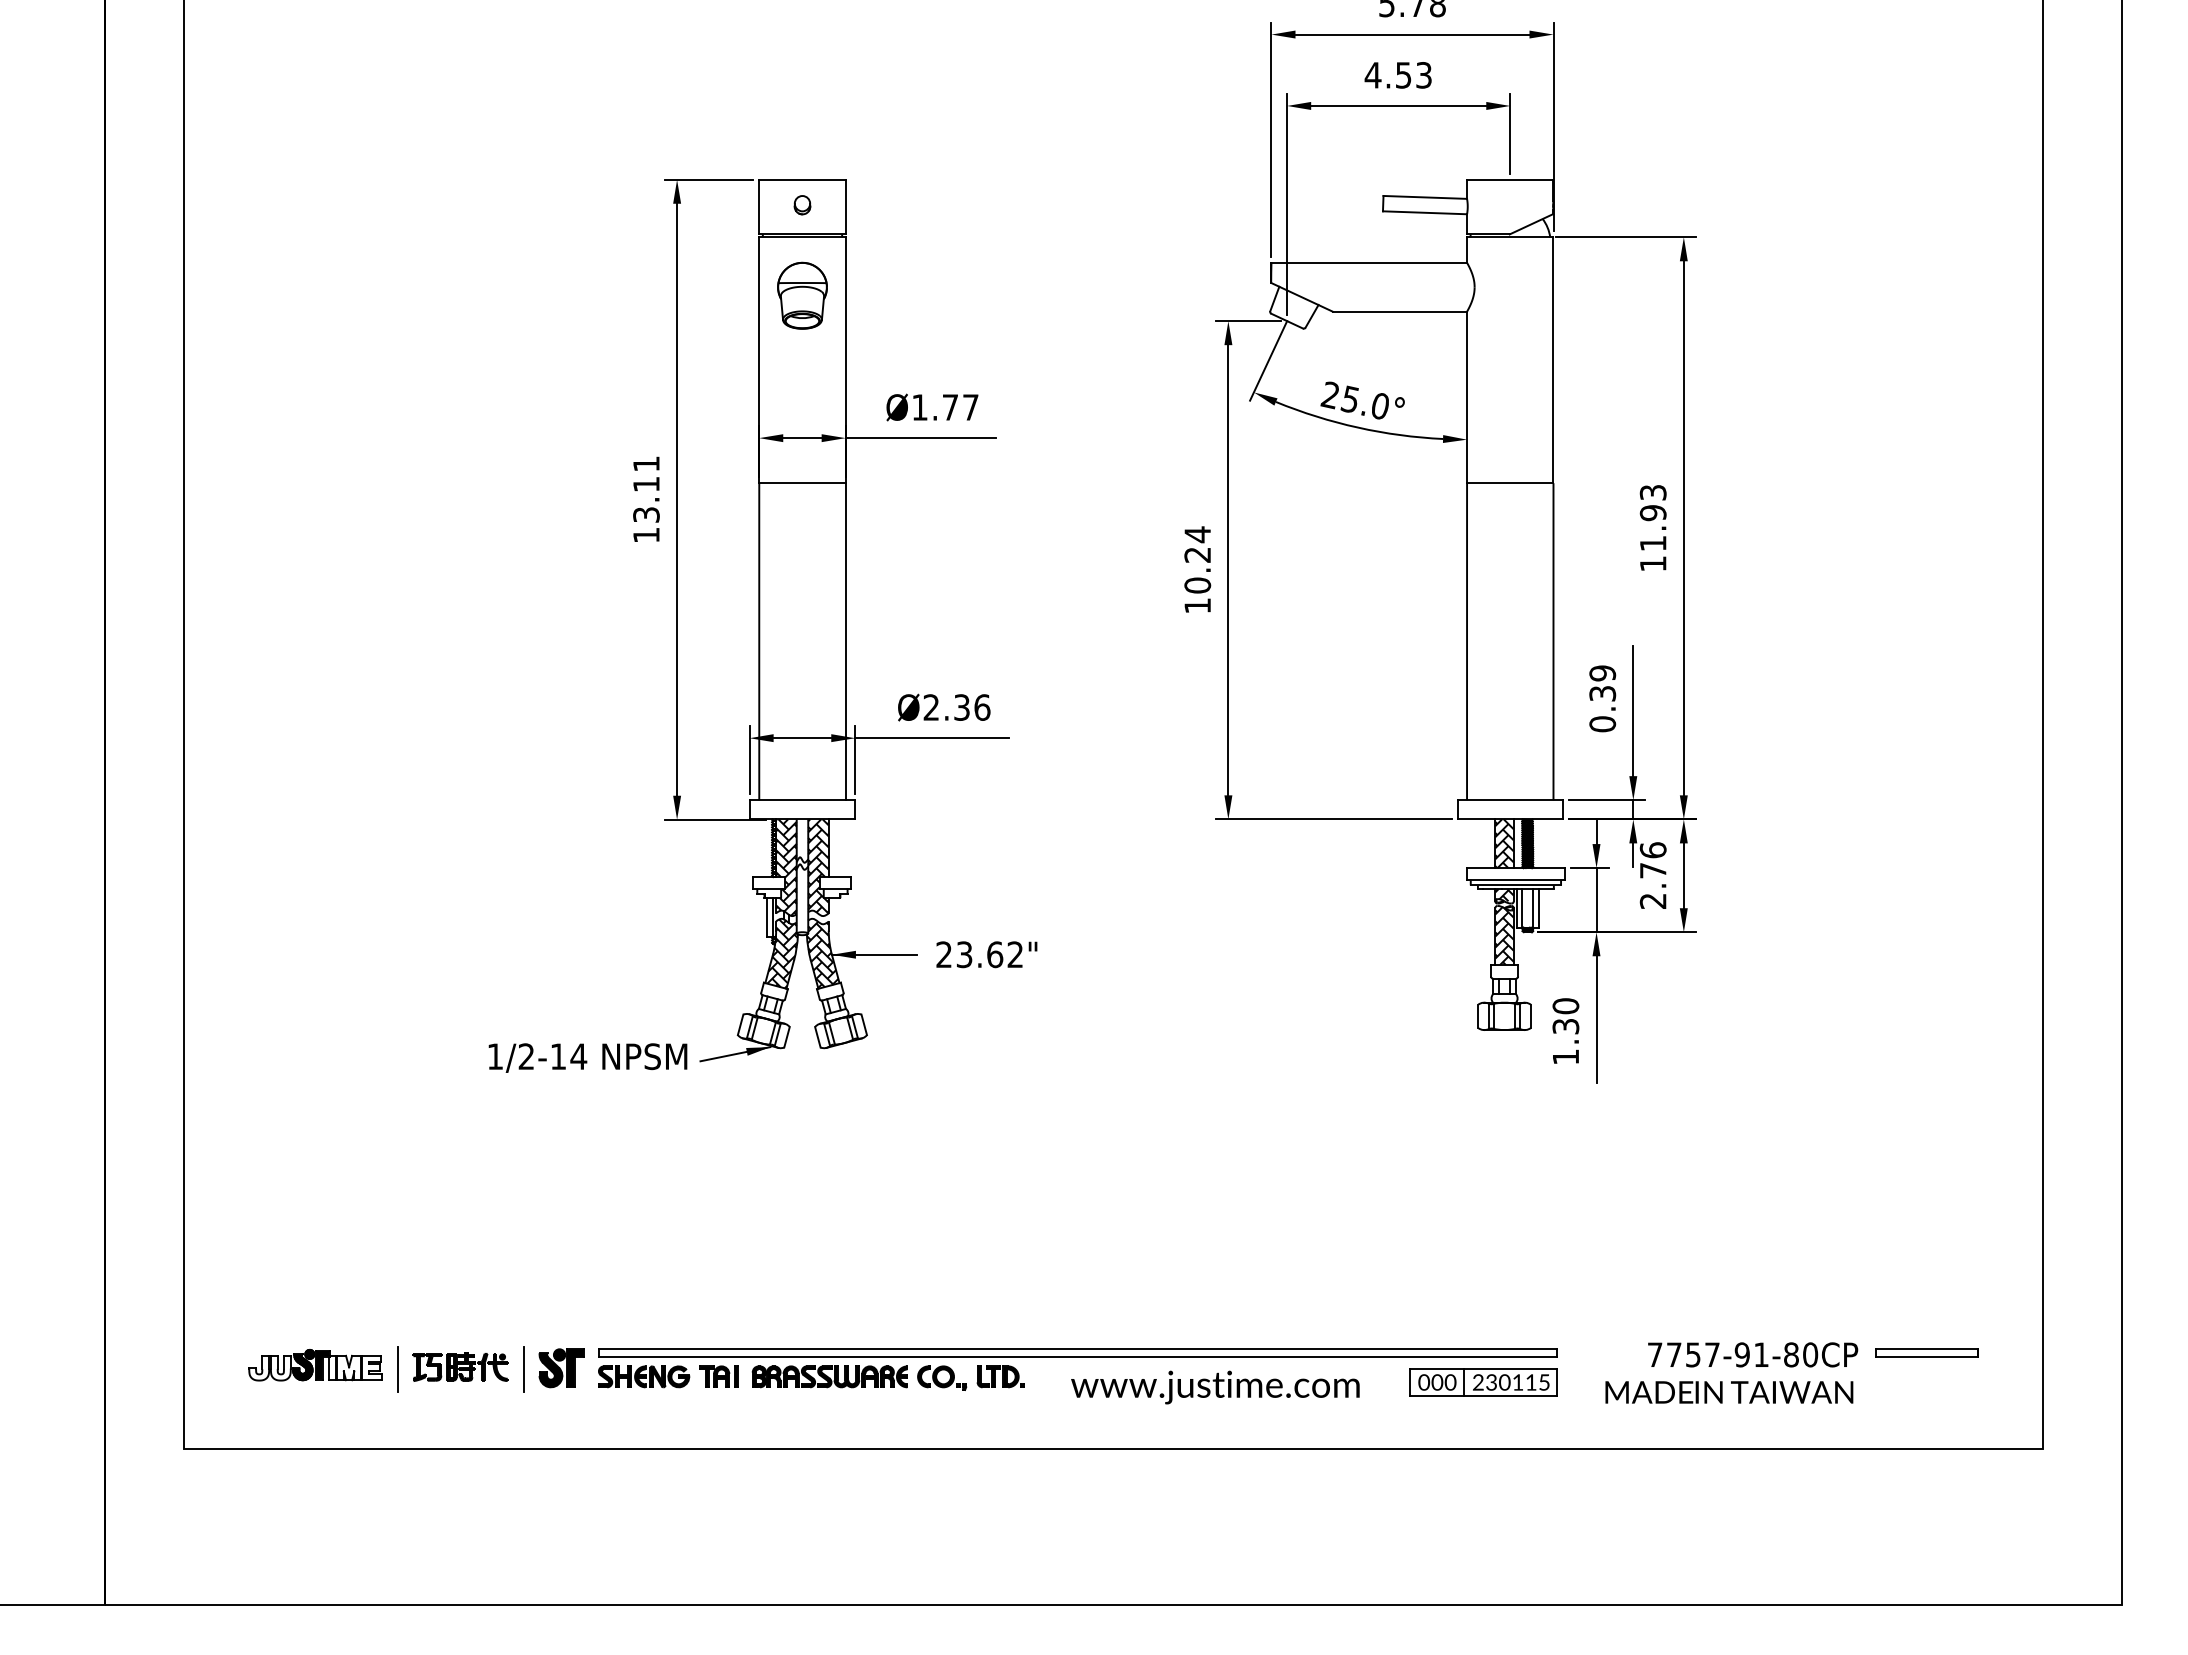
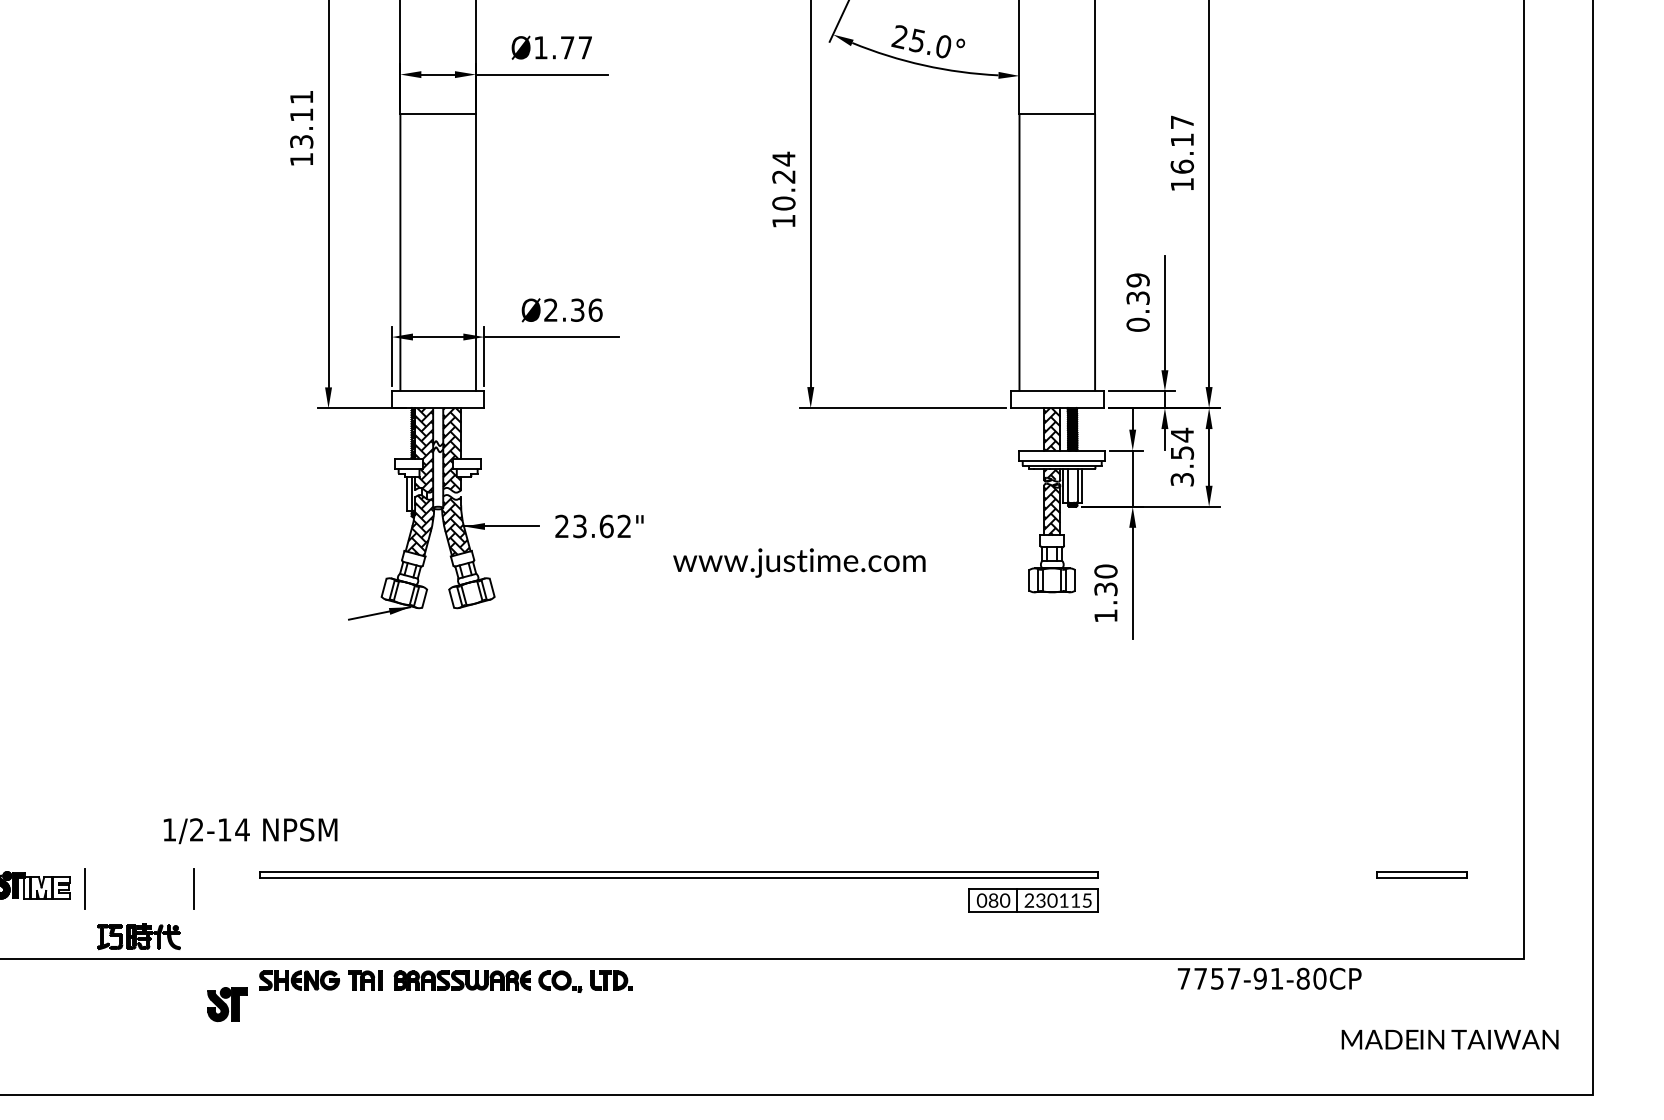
text: (1652, 518) -> (1181, 144), 11.93 -> 16.17
text: (1652, 875) -> (1181, 457), 2.76 -> 3.54
text: (587, 1057) -> (250, 830), moved
text: (1753, 1354) -> (1270, 978), moved
part: (460, 1366) -> (139, 936), moved
part: (561, 1368) -> (227, 1004), moved
part: (811, 1377) -> (446, 981), moved
text: (1437, 1382) -> (993, 900), 000 -> 080
text: (1215, 1387) -> (799, 563), moved
text: (1729, 1392) -> (1450, 1039), moved

